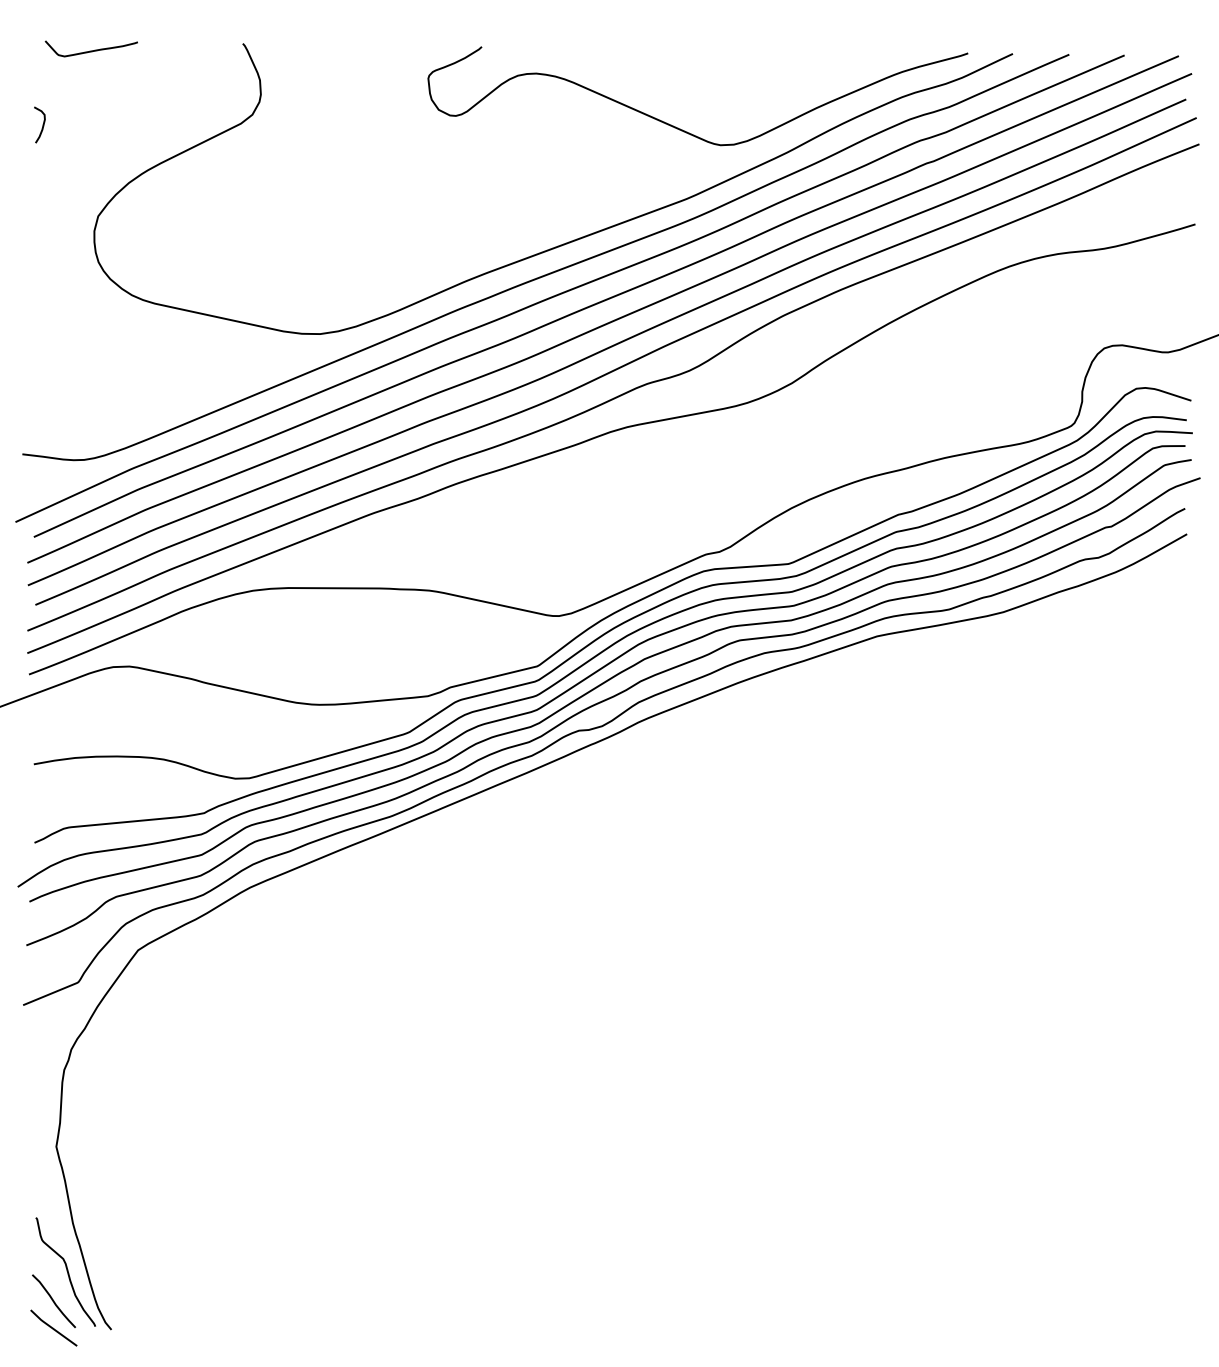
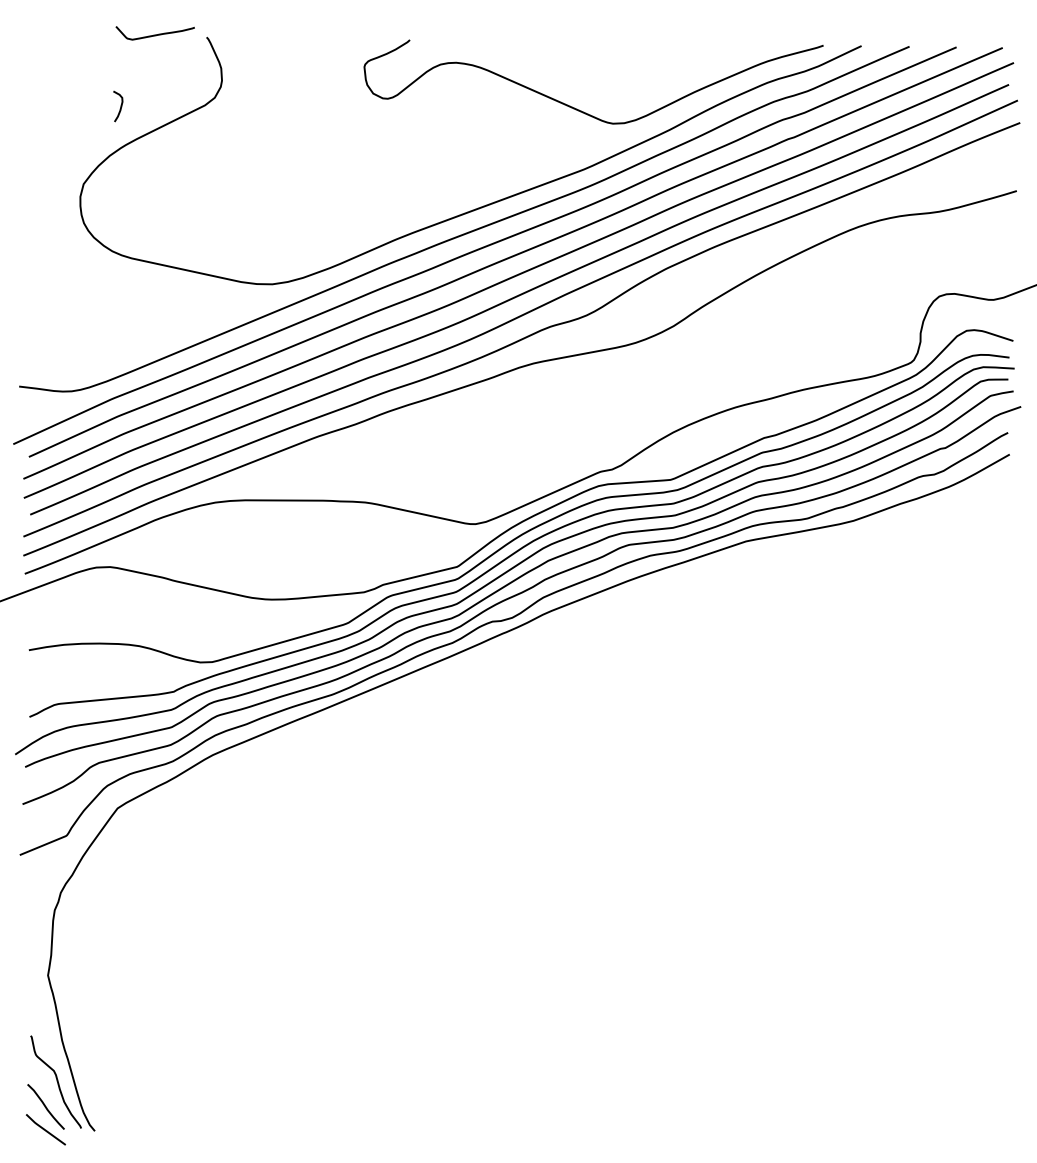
curve: (90, 50) -> (154, 34), moved
curve: (42, 124) -> (120, 106), moved

